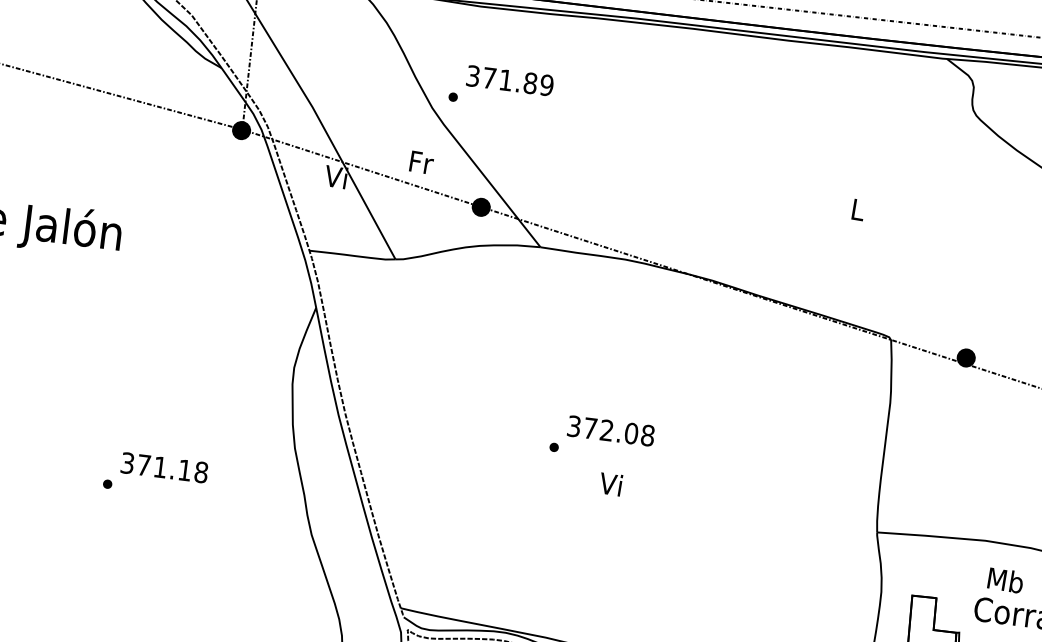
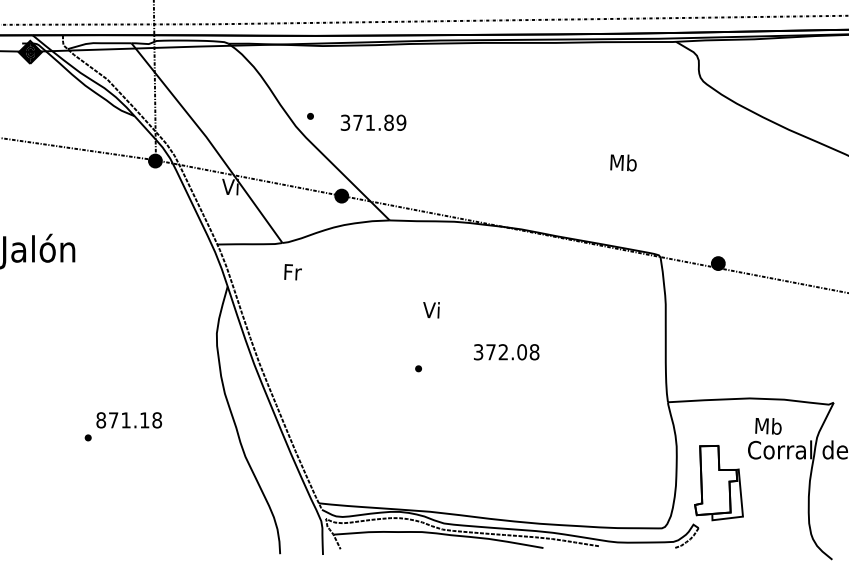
text: (510, 80) -> (373, 122), moved
text: (420, 162) -> (292, 272), moved
text: (857, 209) -> (623, 162), L -> Mb
text: (610, 431) -> (506, 352), moved
text: (127, 463) -> (101, 420), 371.18 -> 871.18
text: (610, 484) -> (431, 310), moved

